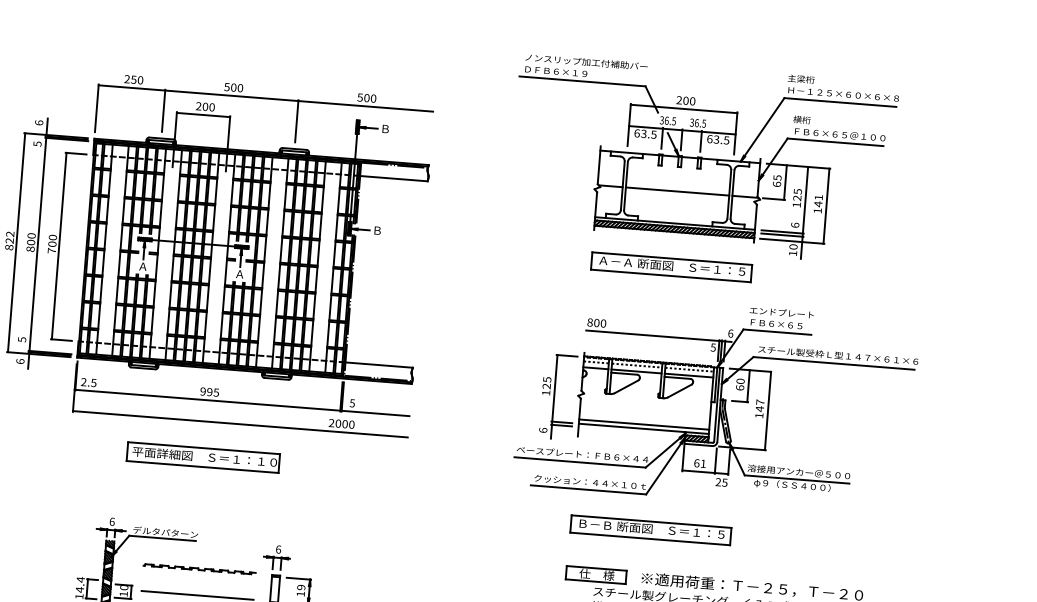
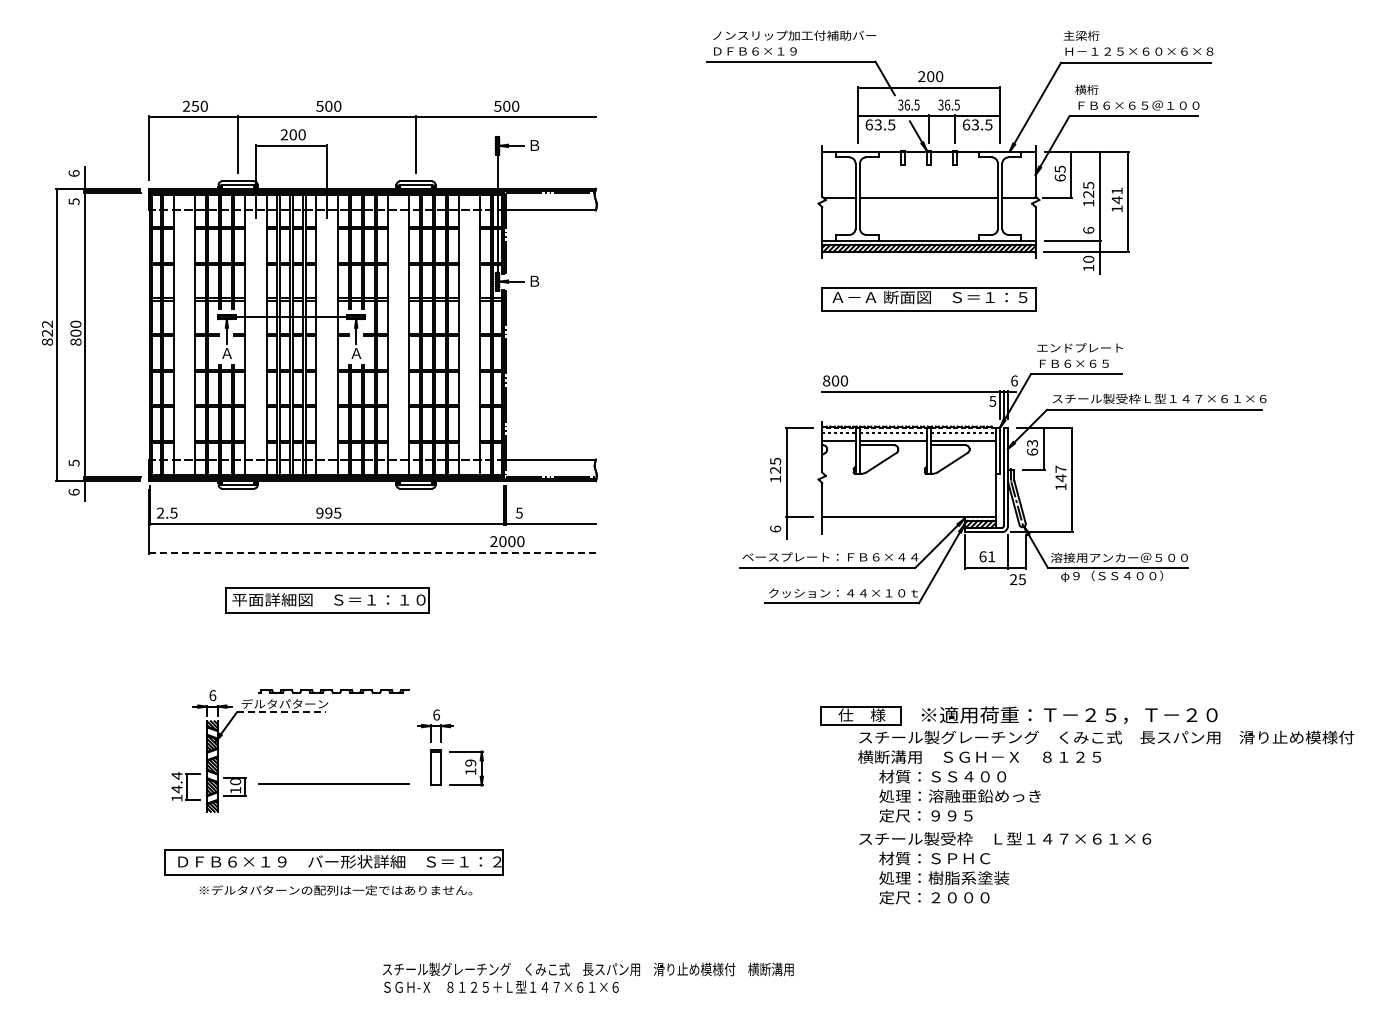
line: (661, 138) -> (902, 128), removed
line: (782, 234) -> (1072, 244), removed
part: (63, 246) -> (119, 334), removed
text: (740, 381) -> (1032, 443), 60 -> 63
line: (240, 424) -> (372, 552), solid -> dashed
line: (643, 424) -> (908, 510), removed
line: (561, 425) -> (799, 520), removed
part: (650, 530) -> (928, 650), removed
line: (162, 538) -> (281, 712), solid -> dashed
line: (199, 569) -> (333, 691), moved

